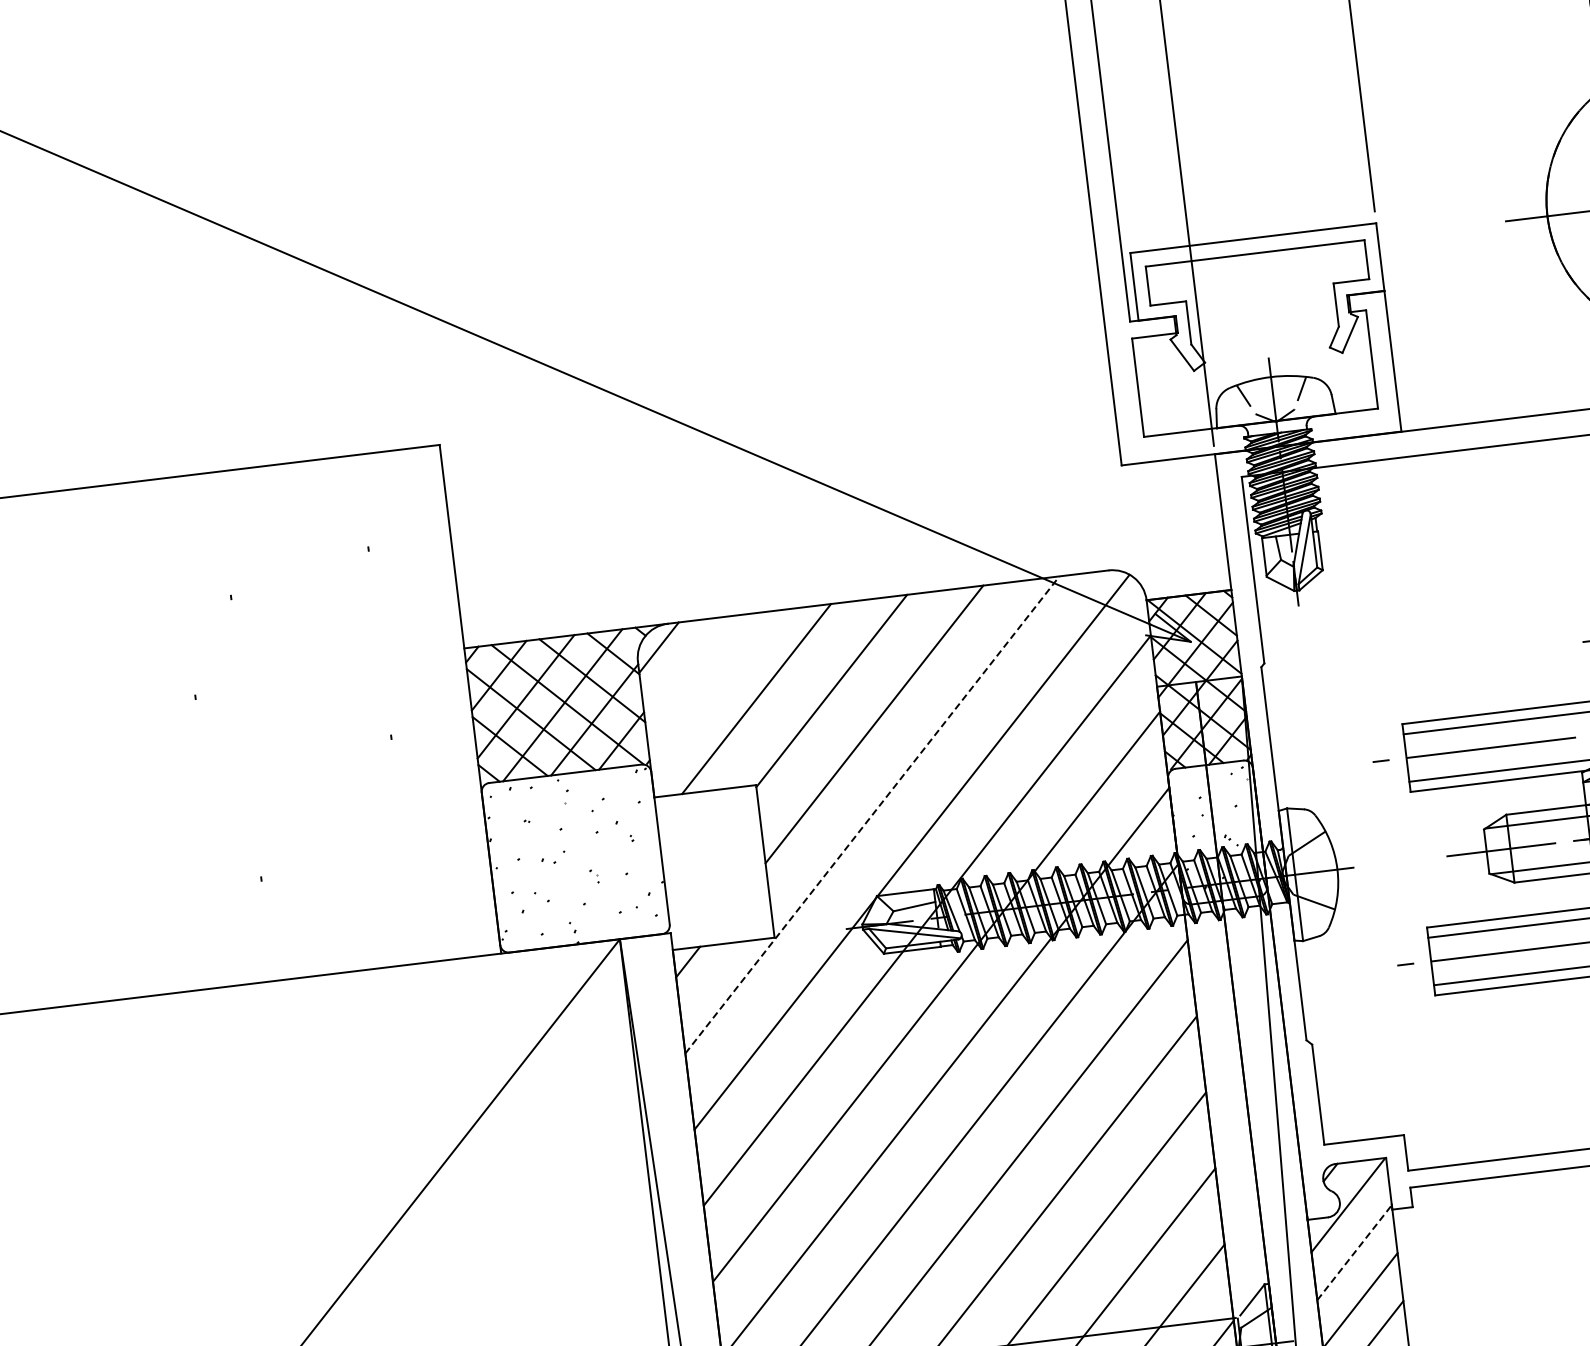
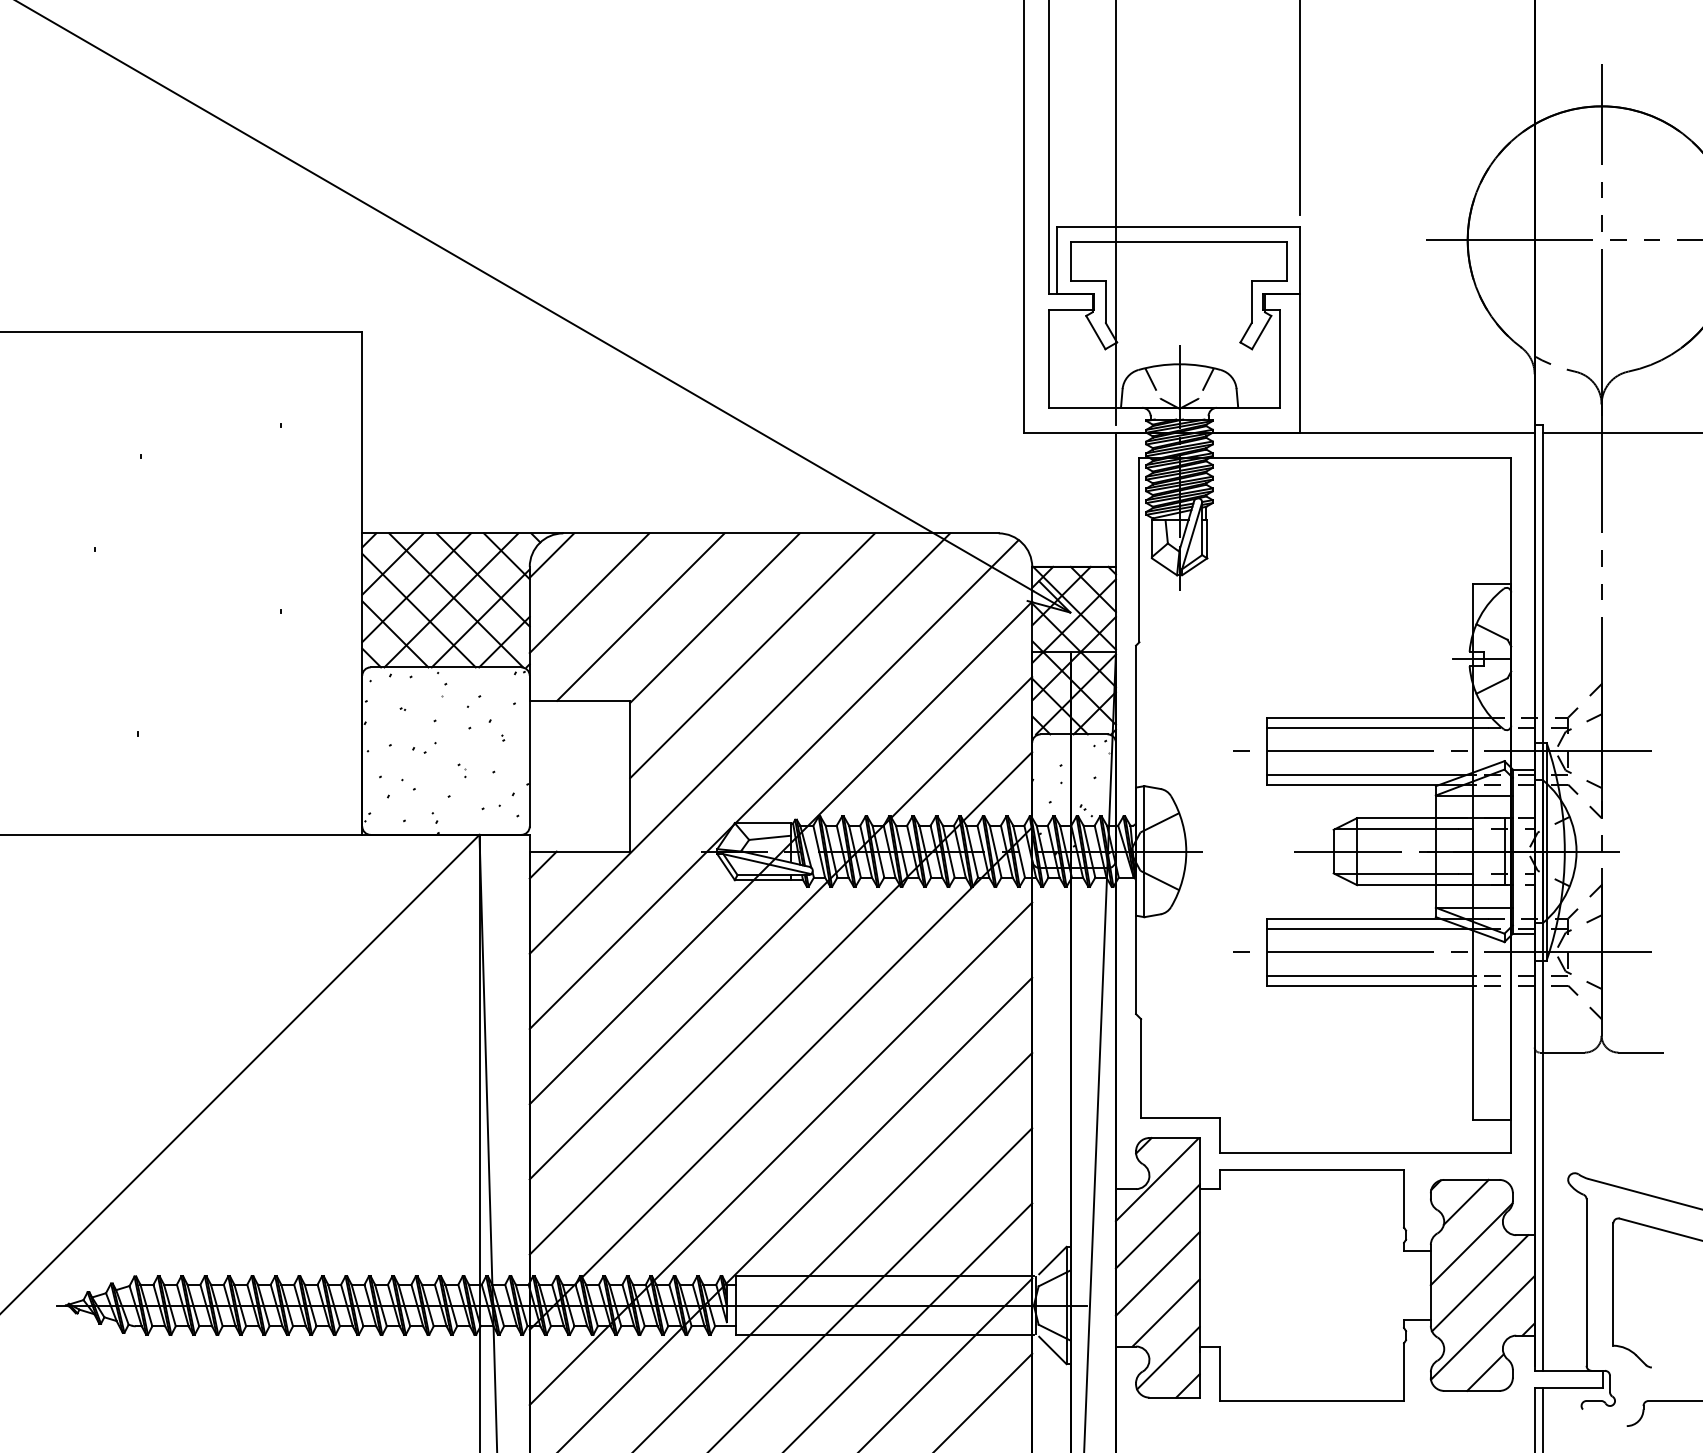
line: (701, 681) -> (589, 593), added
line: (872, 814) -> (740, 743), dashed -> solid
line: (1355, 1252) -> (1158, 1226), dashed -> solid

